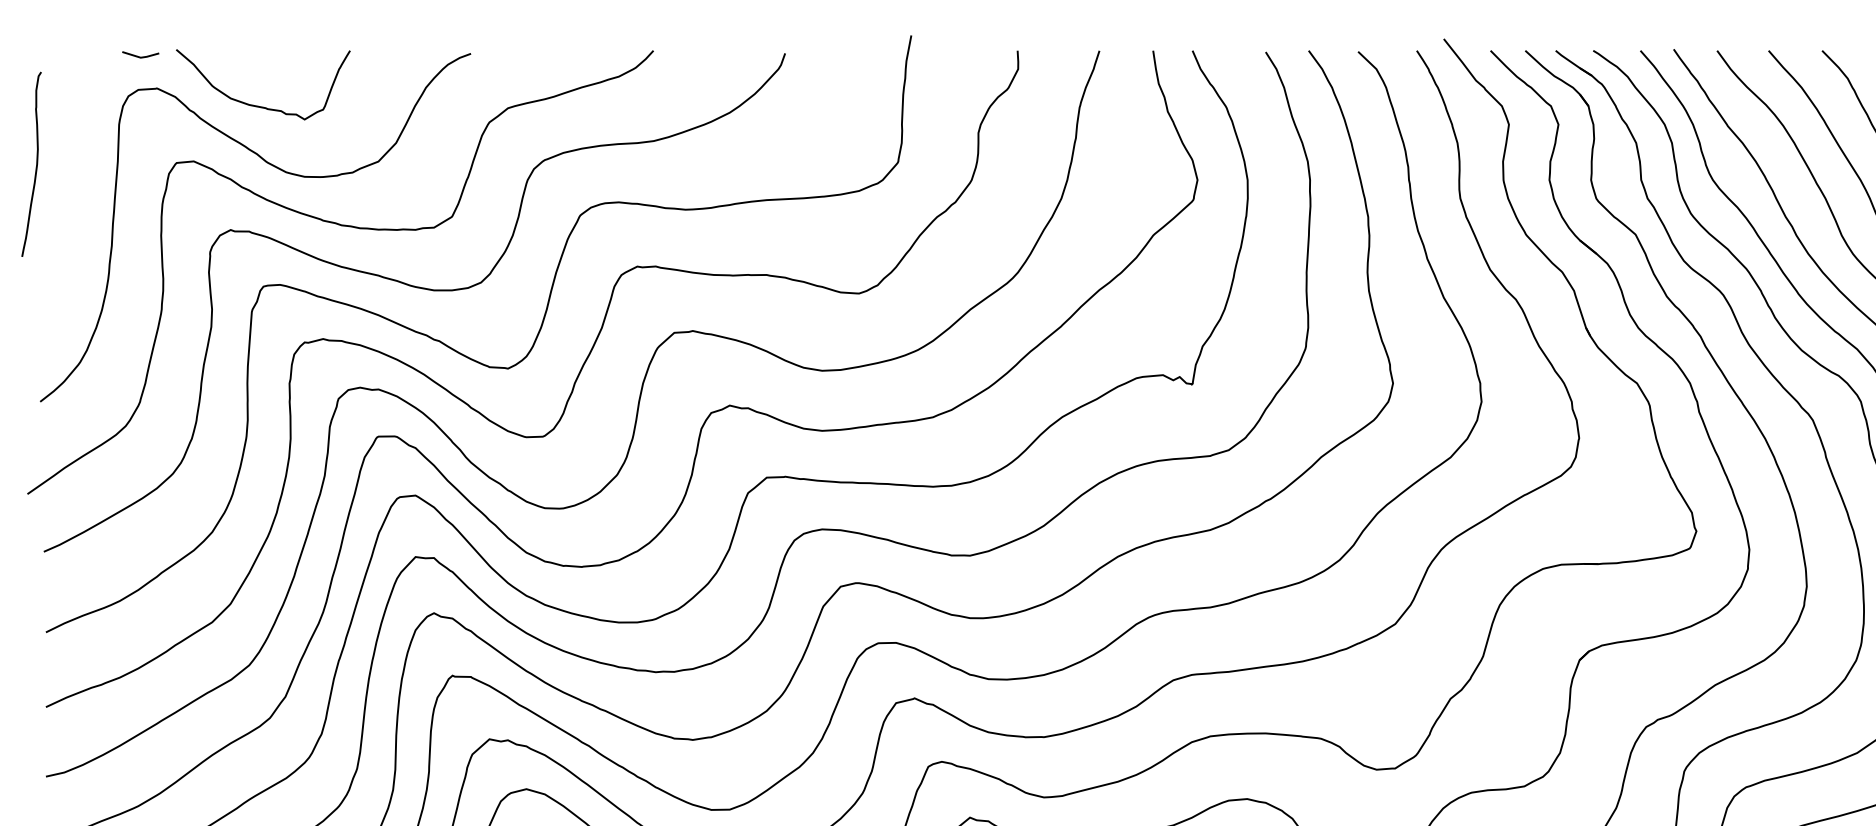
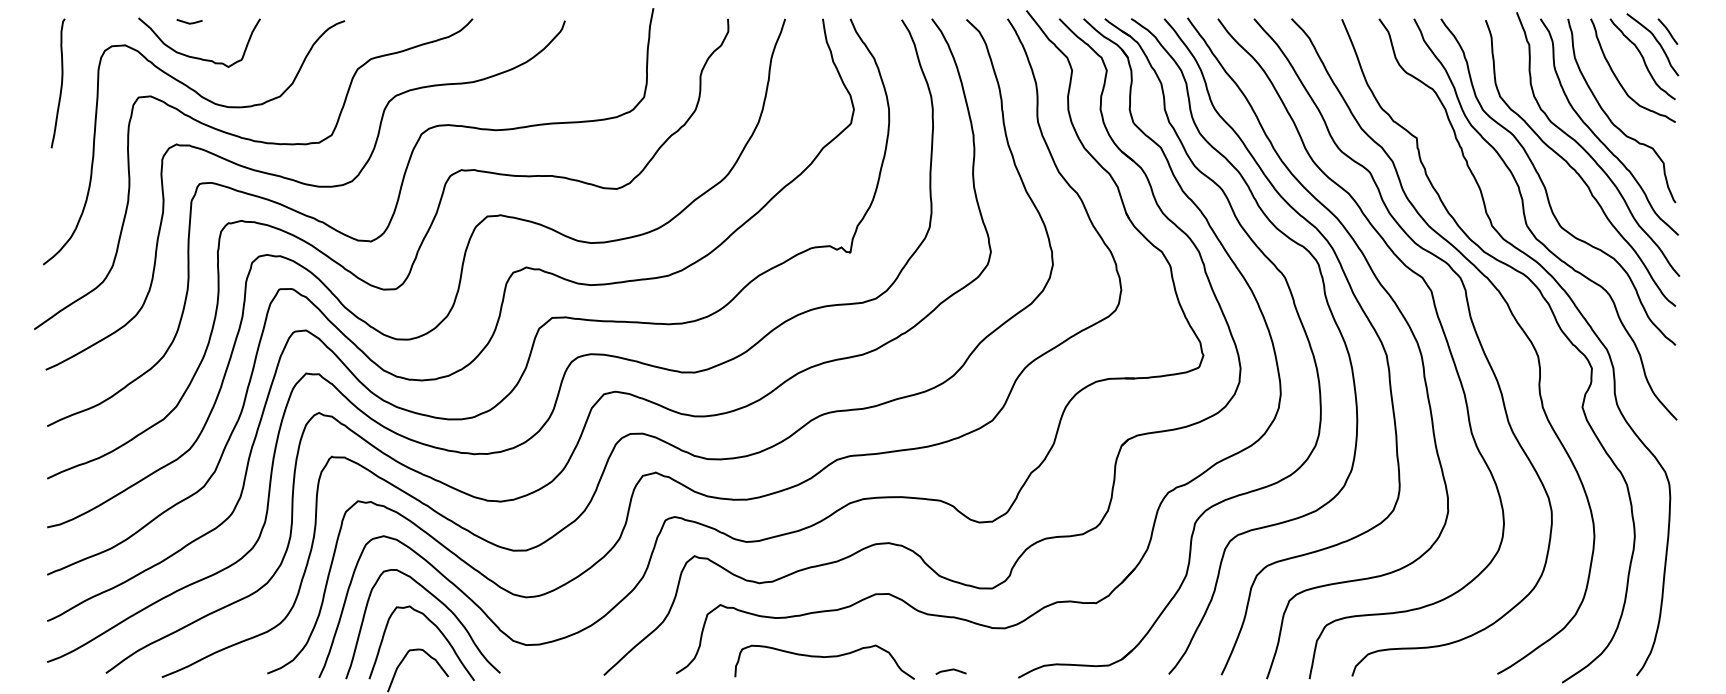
line: (140, 55) -> (189, 22), moved
curve: (34, 167) -> (60, 85), moved

